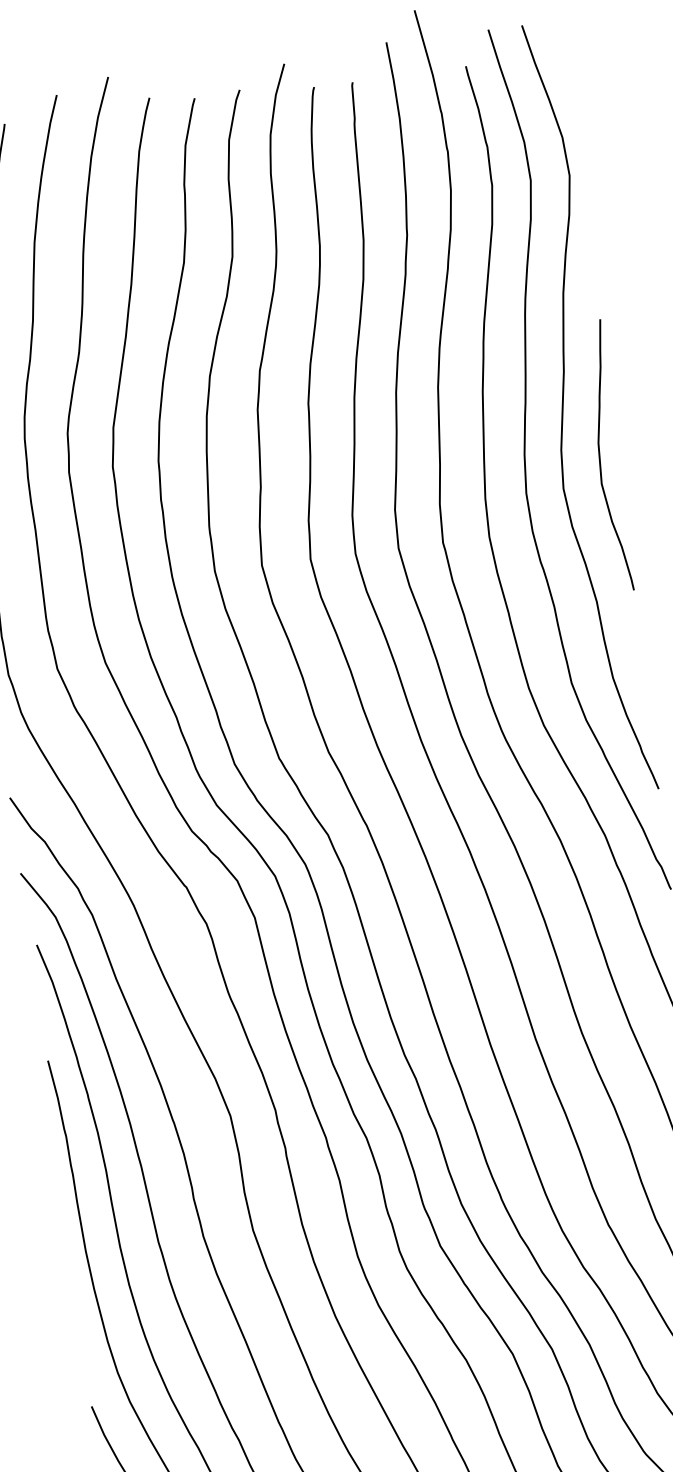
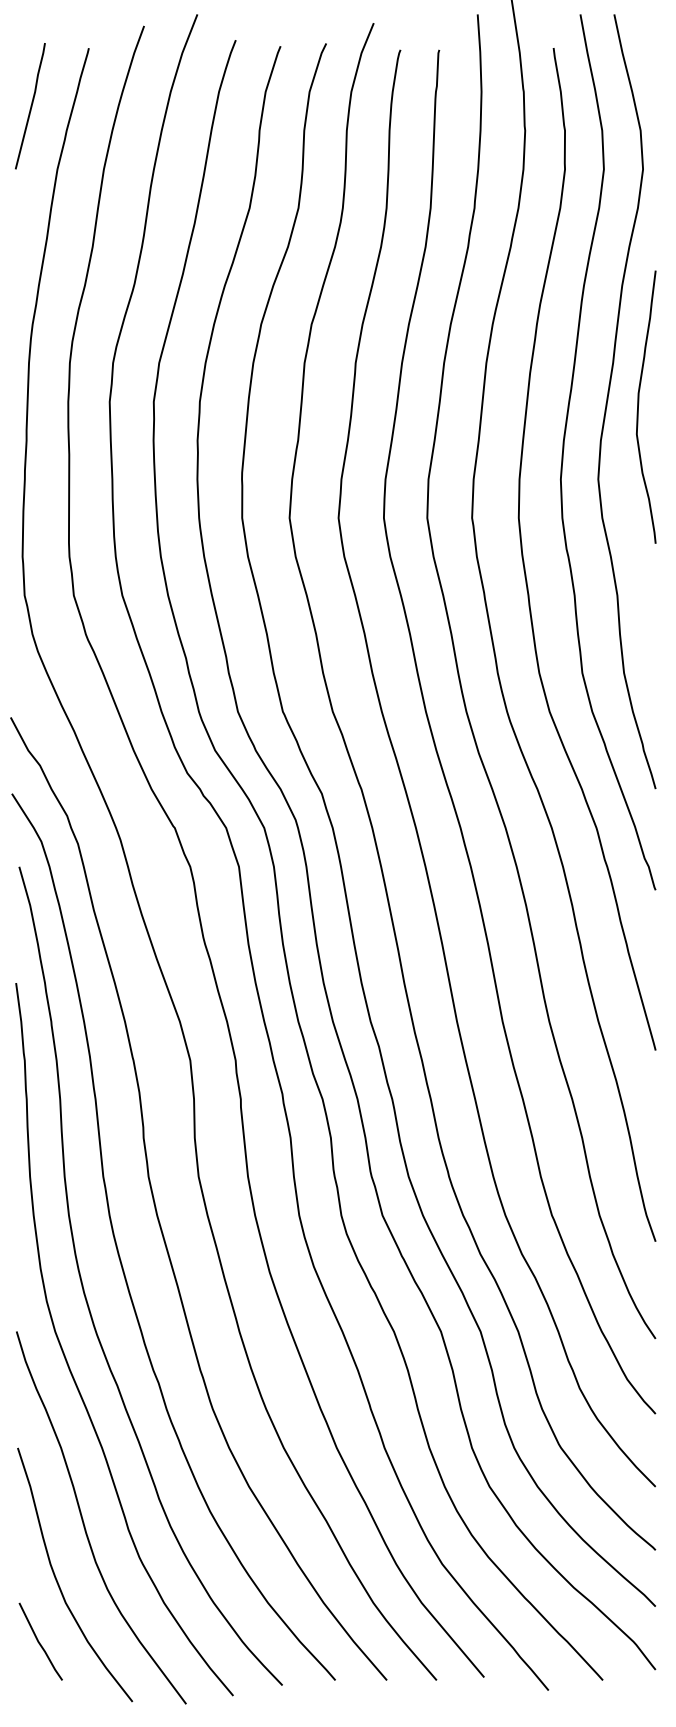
curve: (600, 453) -> (639, 403), moved

